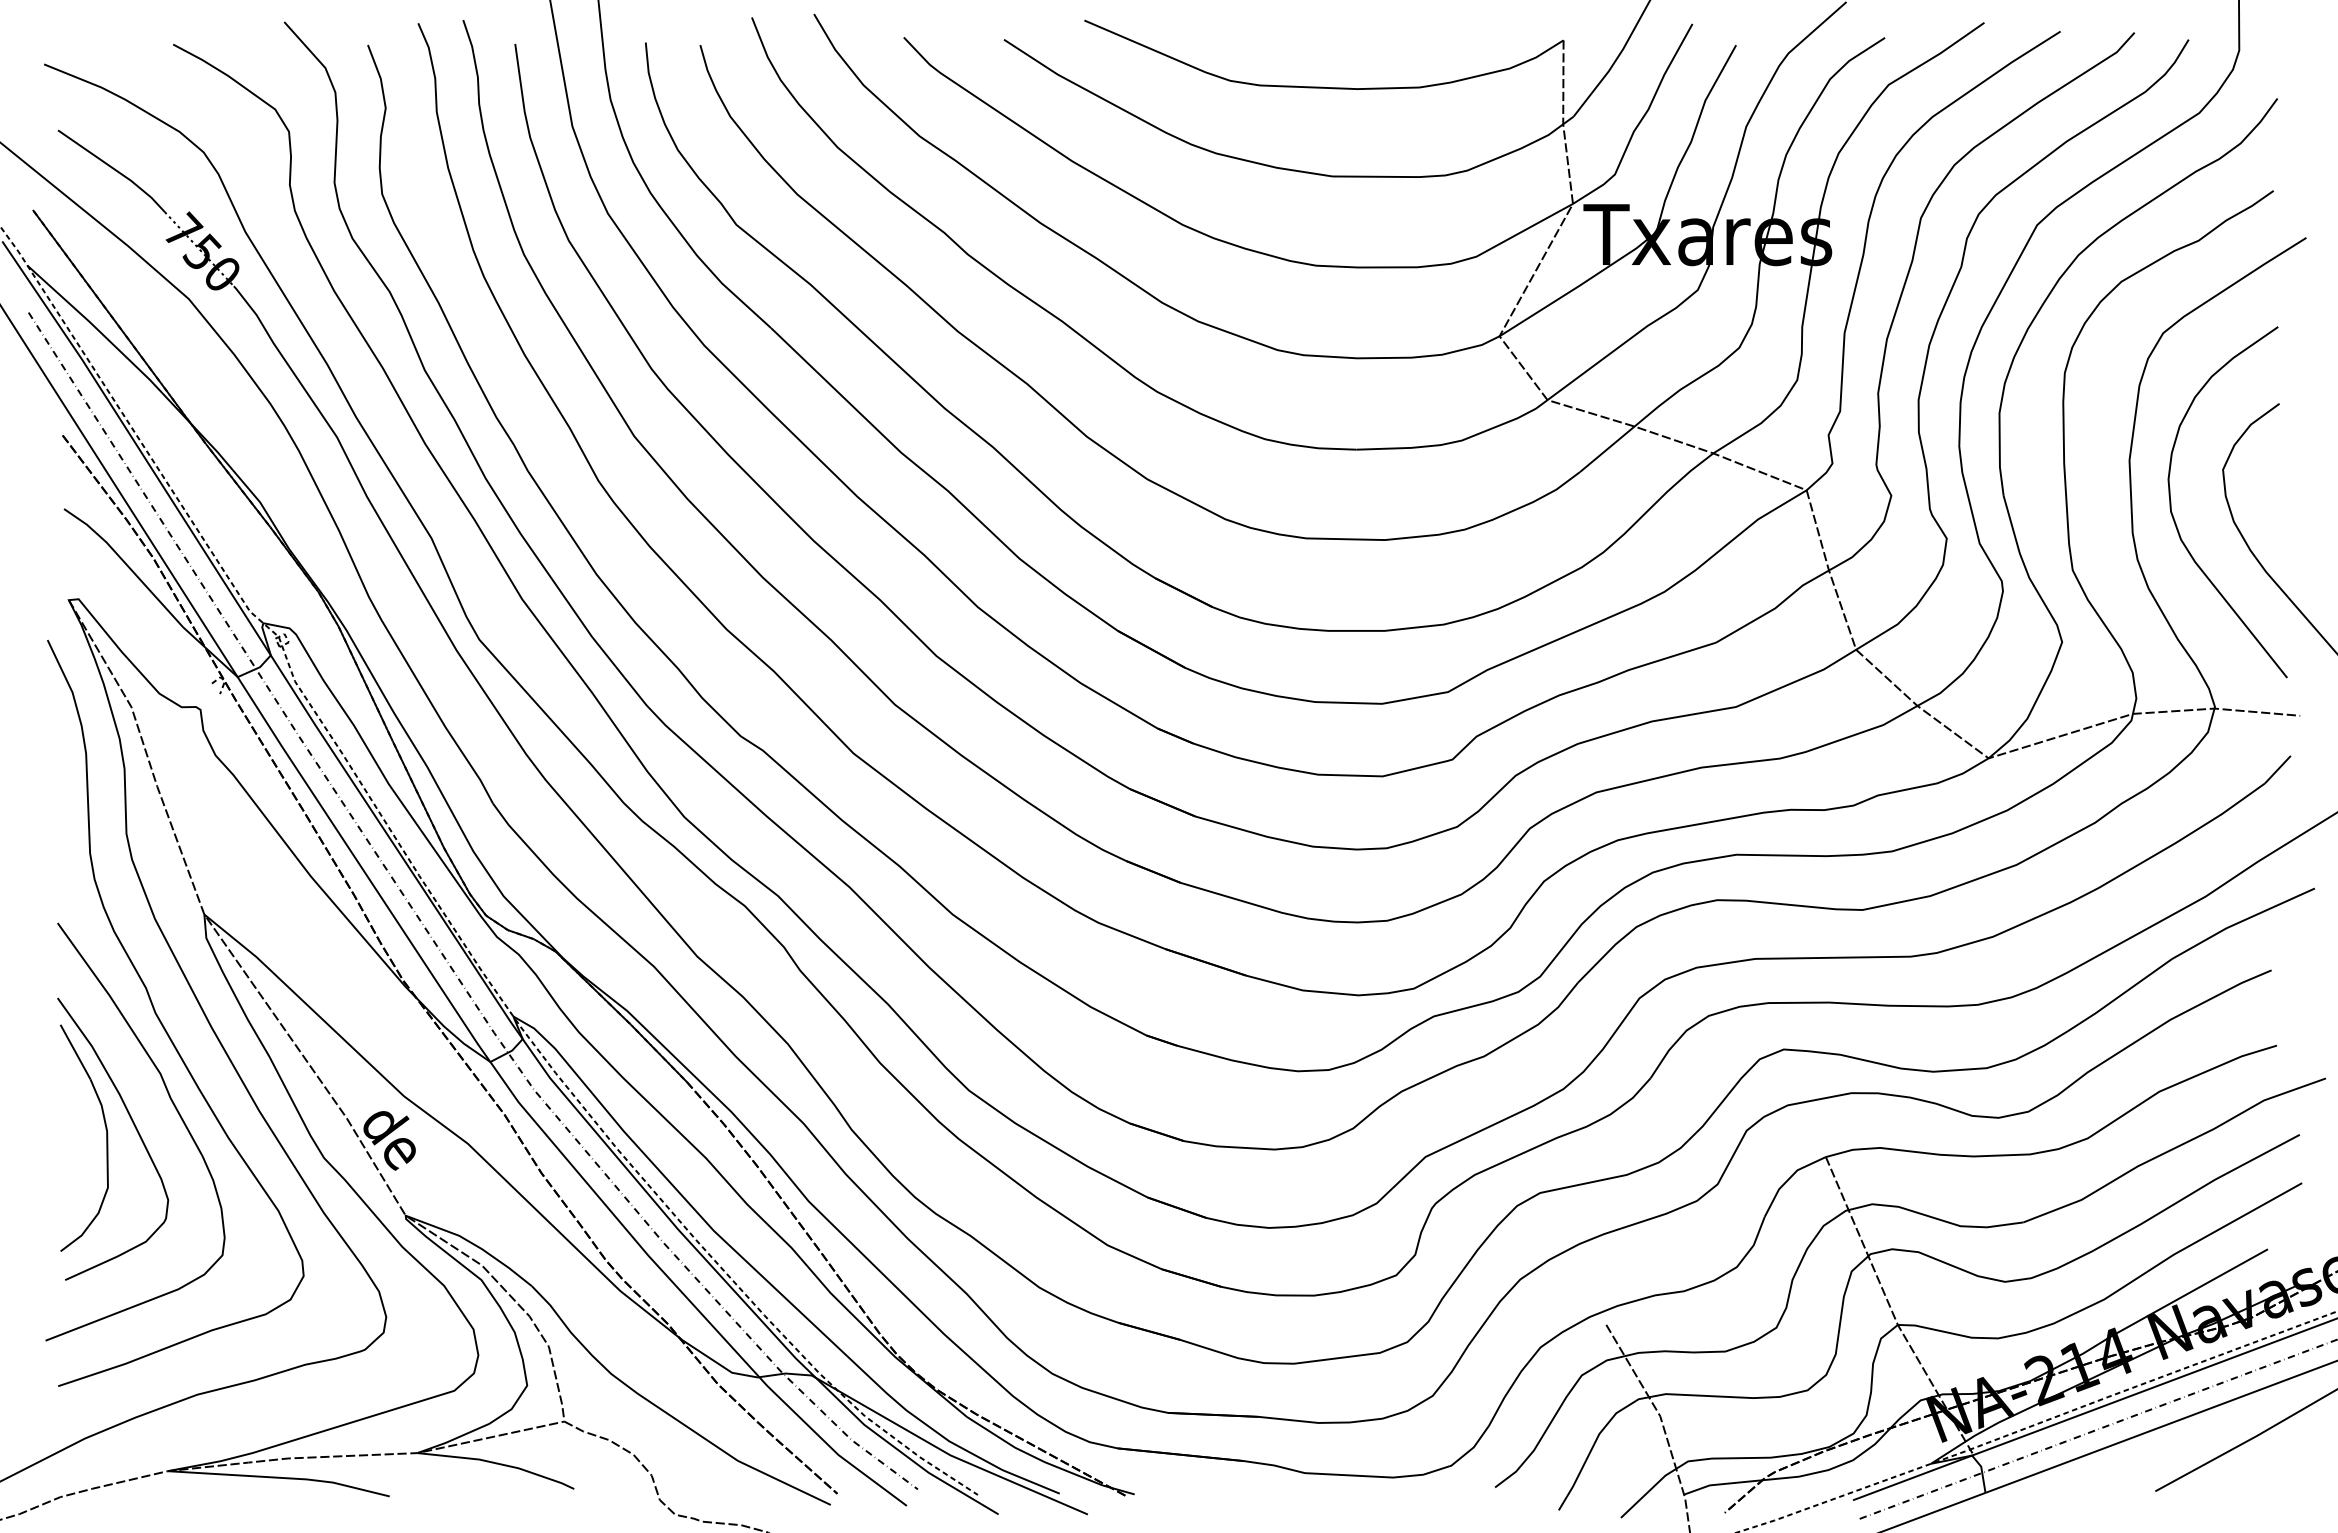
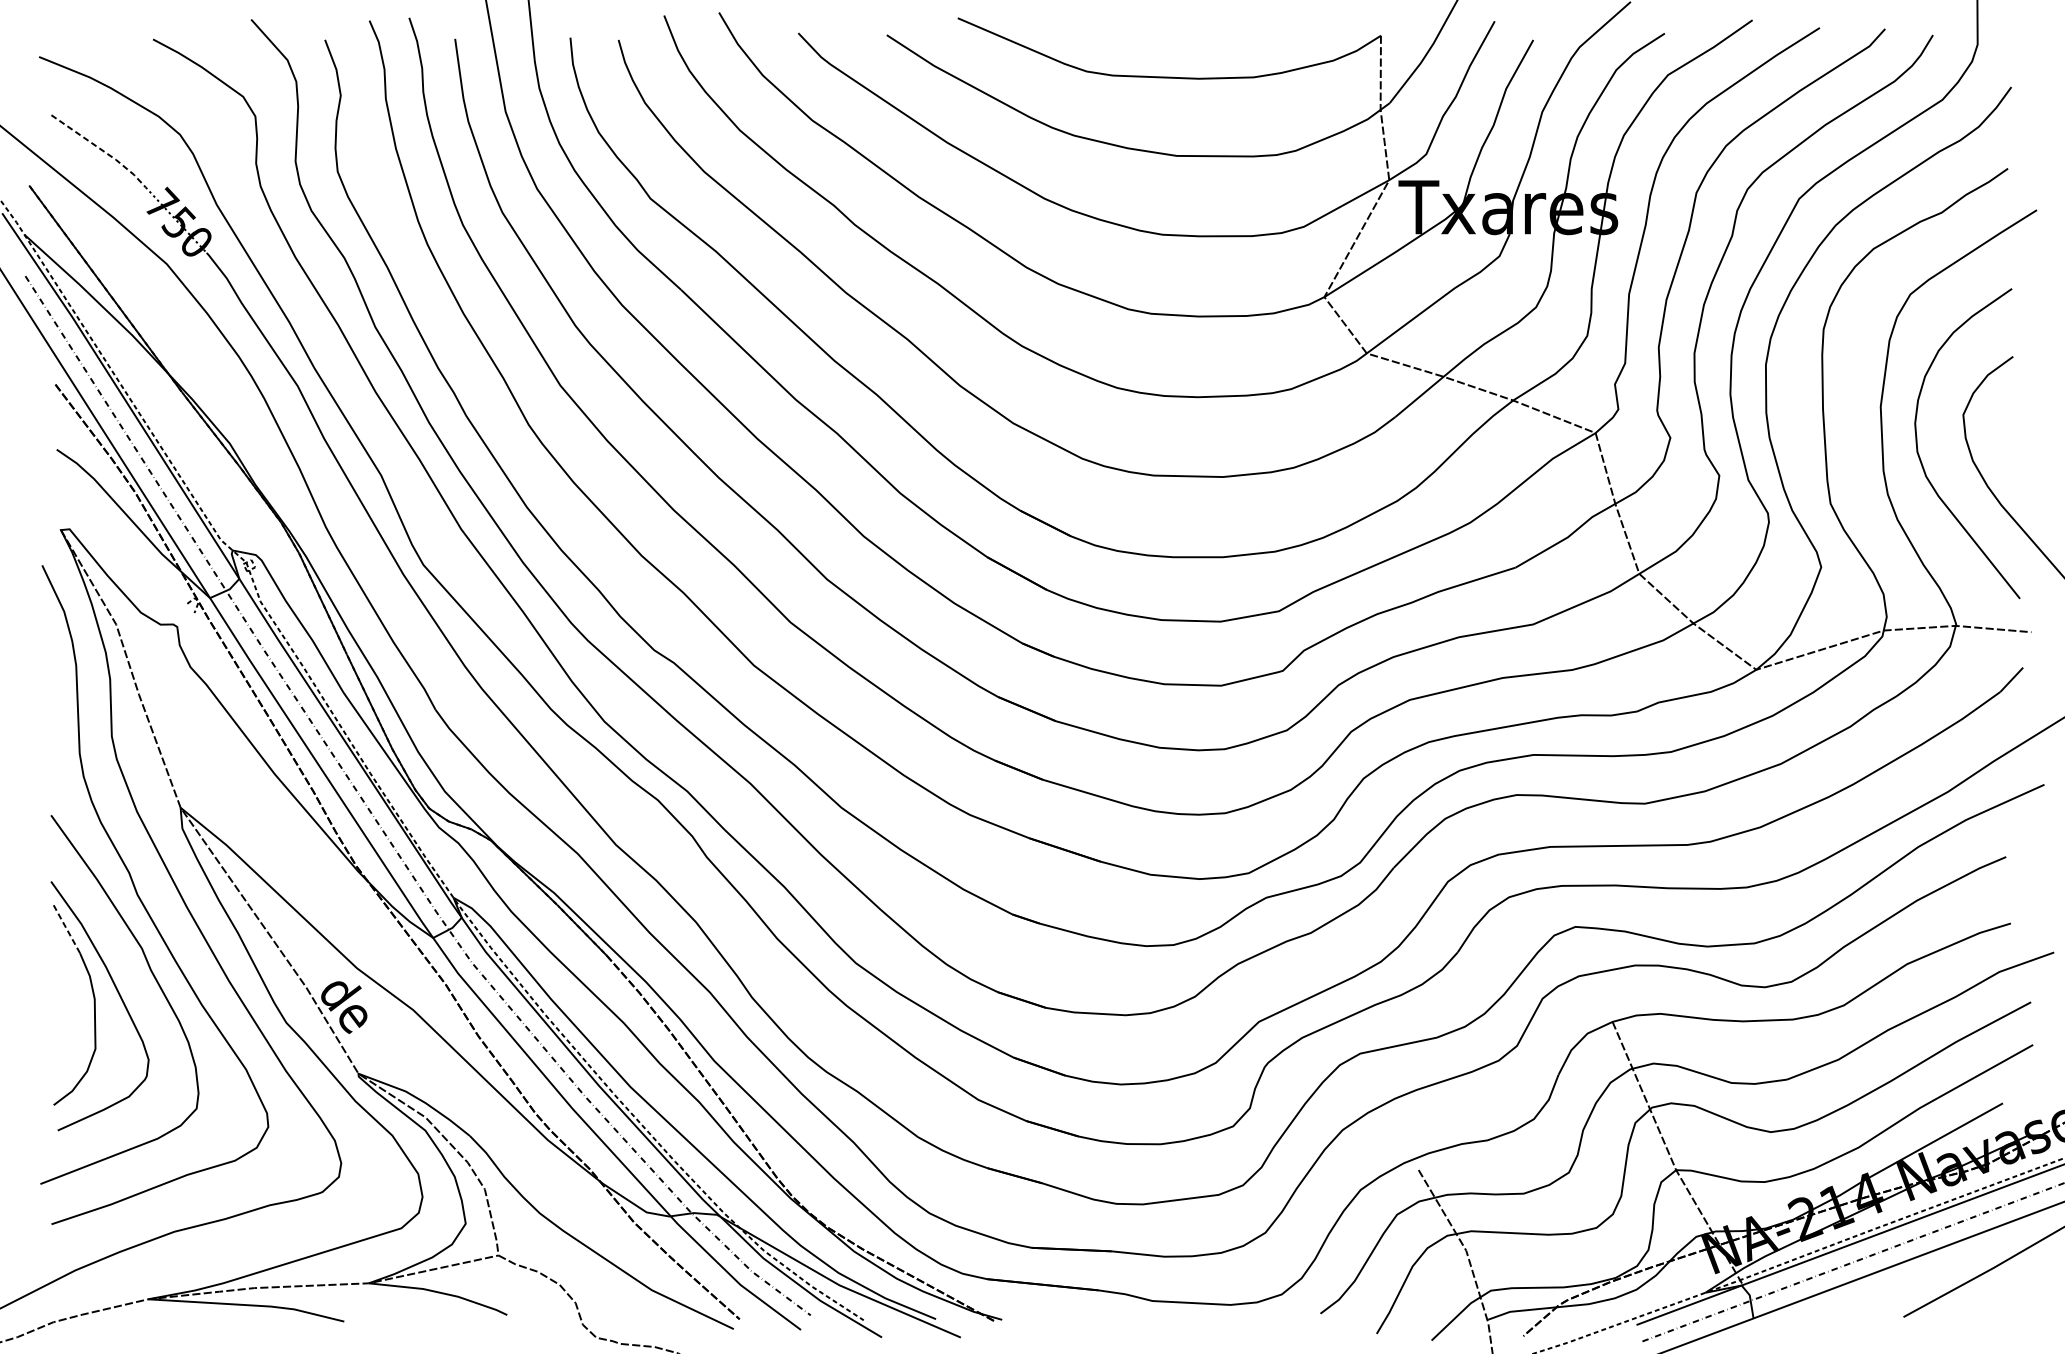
line: (114, 169) -> (101, 149), solid -> dashed
line: (75, 1051) -> (66, 928), solid -> dashed

